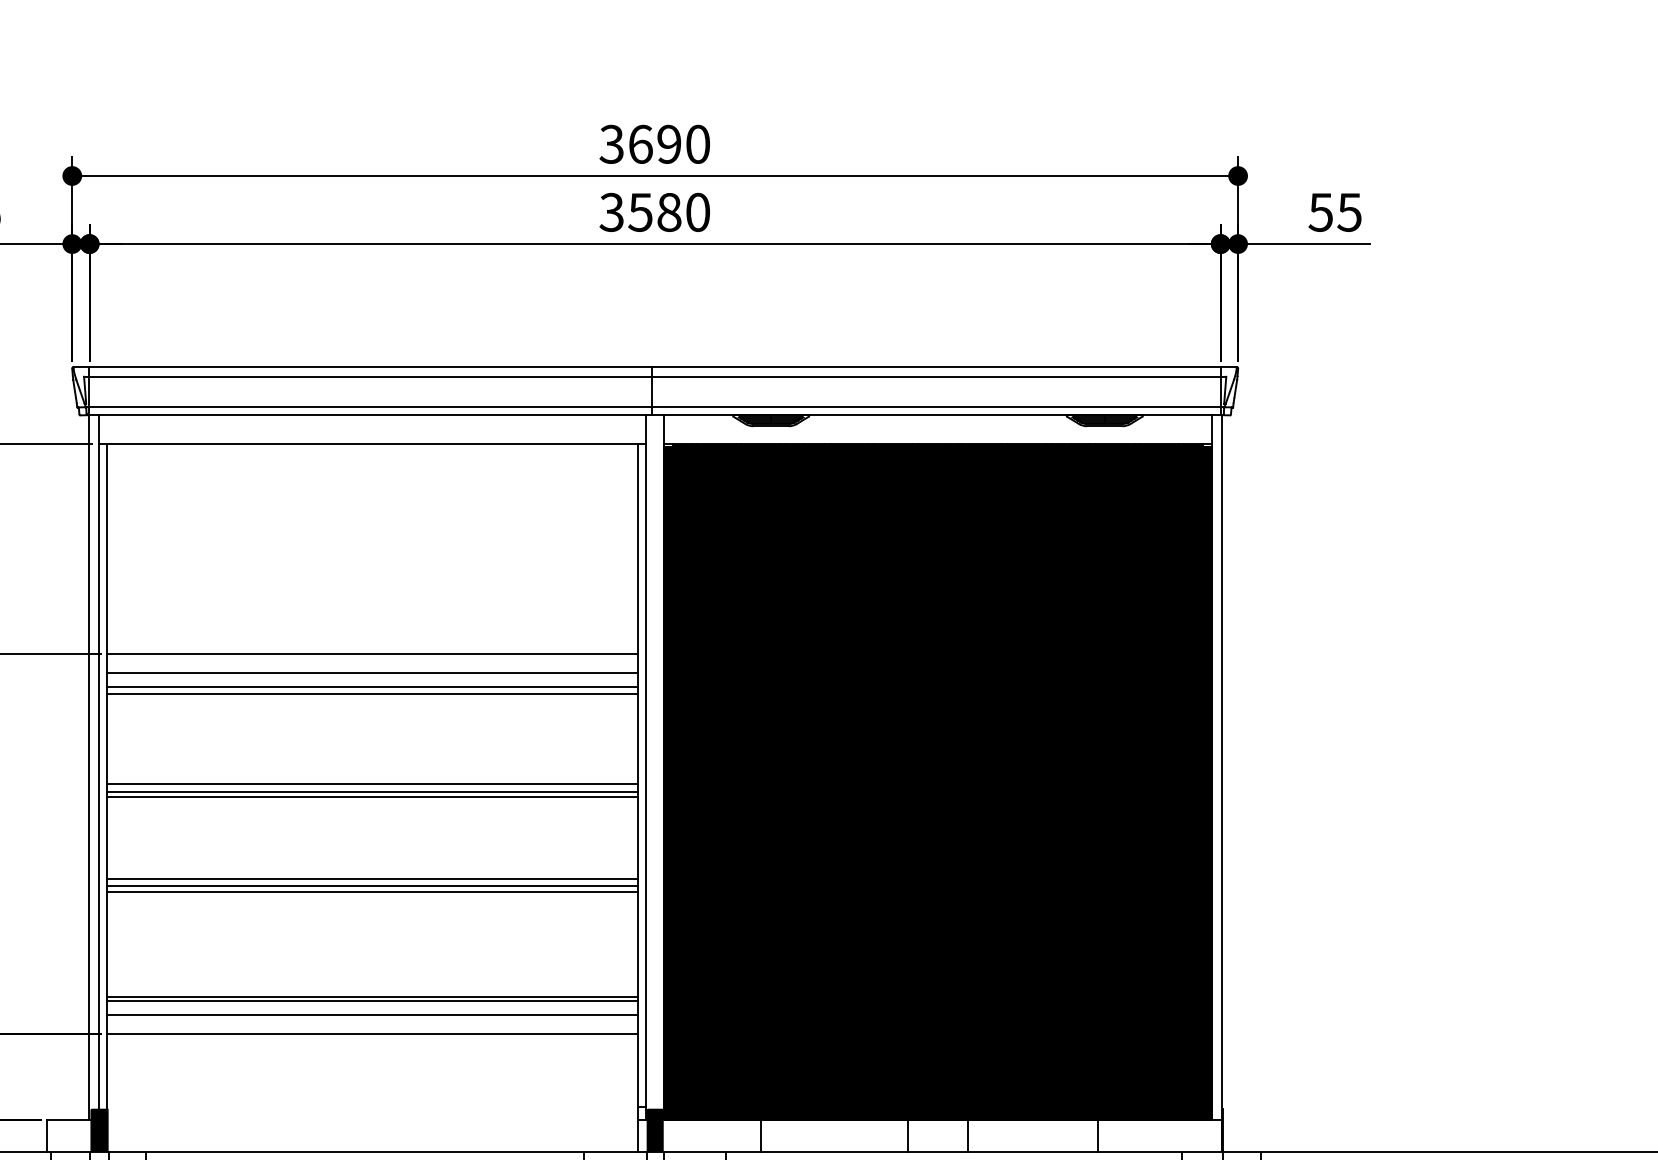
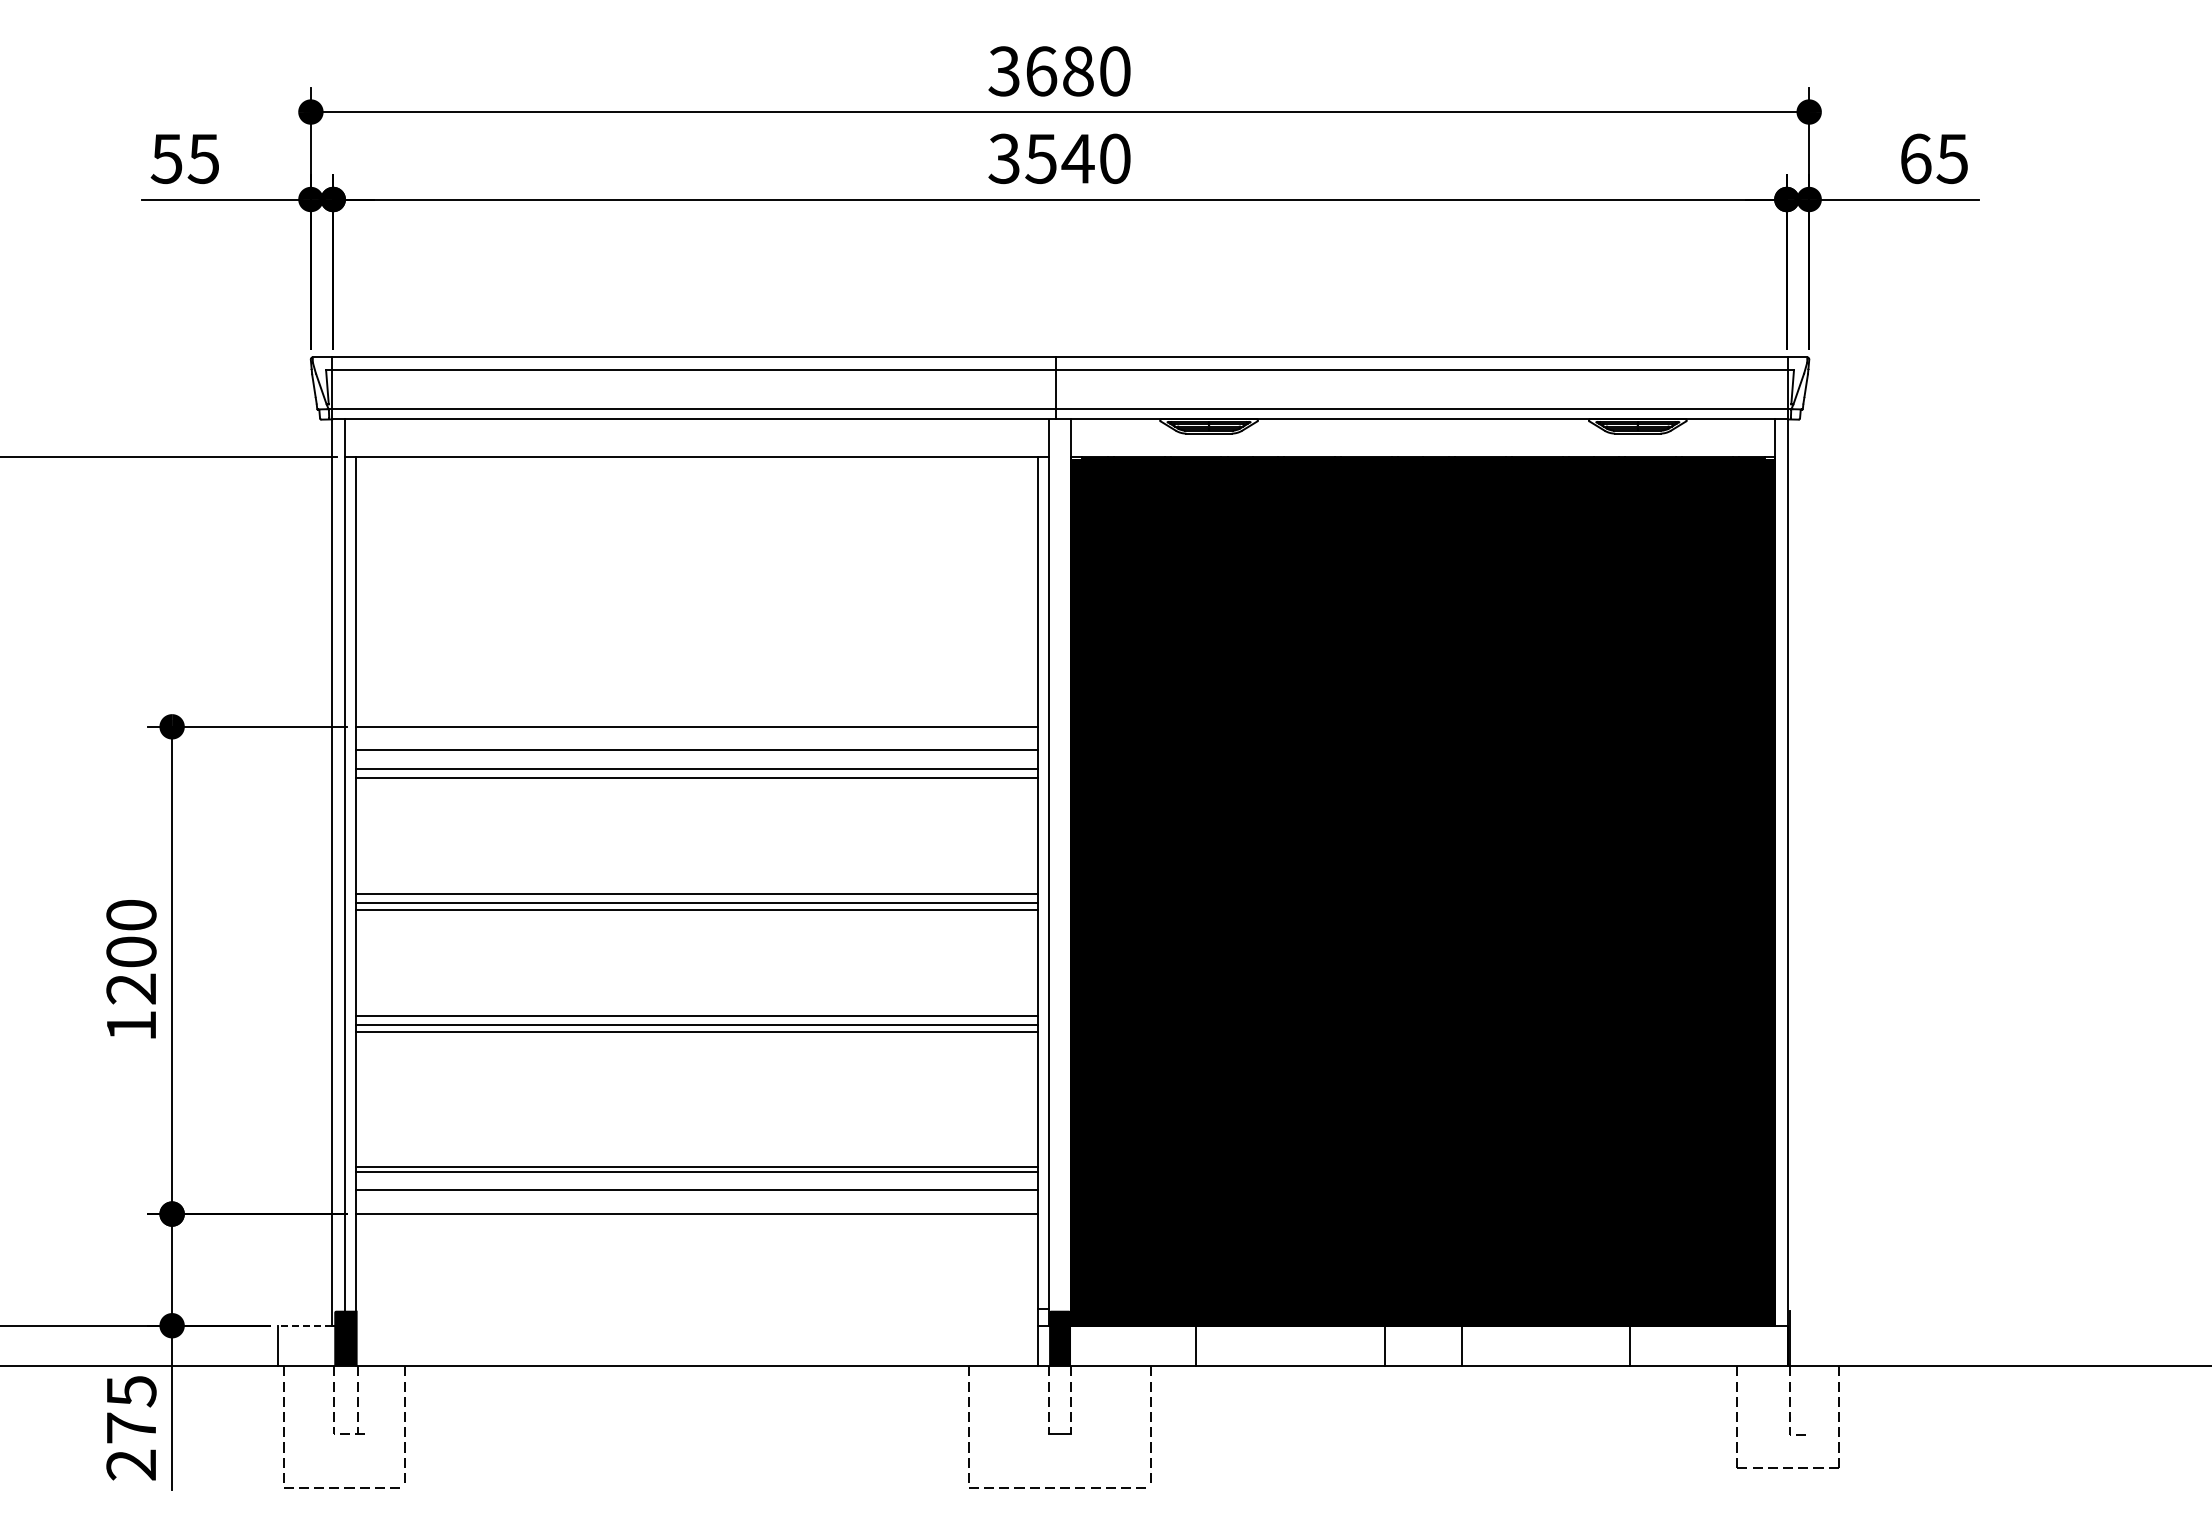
text: (669, 144) -> (1078, 71), 3690 -> 3680
text: (668, 212) -> (1077, 158), 3580 -> 3540
text: (1320, 212) -> (1915, 158), 55 -> 65
line: (68, 1120) -> (305, 1325), solid -> dashed

